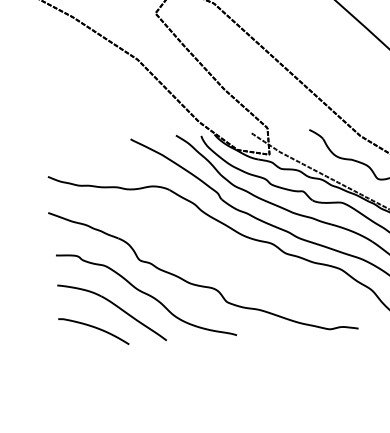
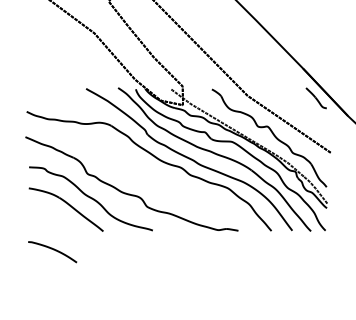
curve: (94, 329) -> (53, 250), moved

